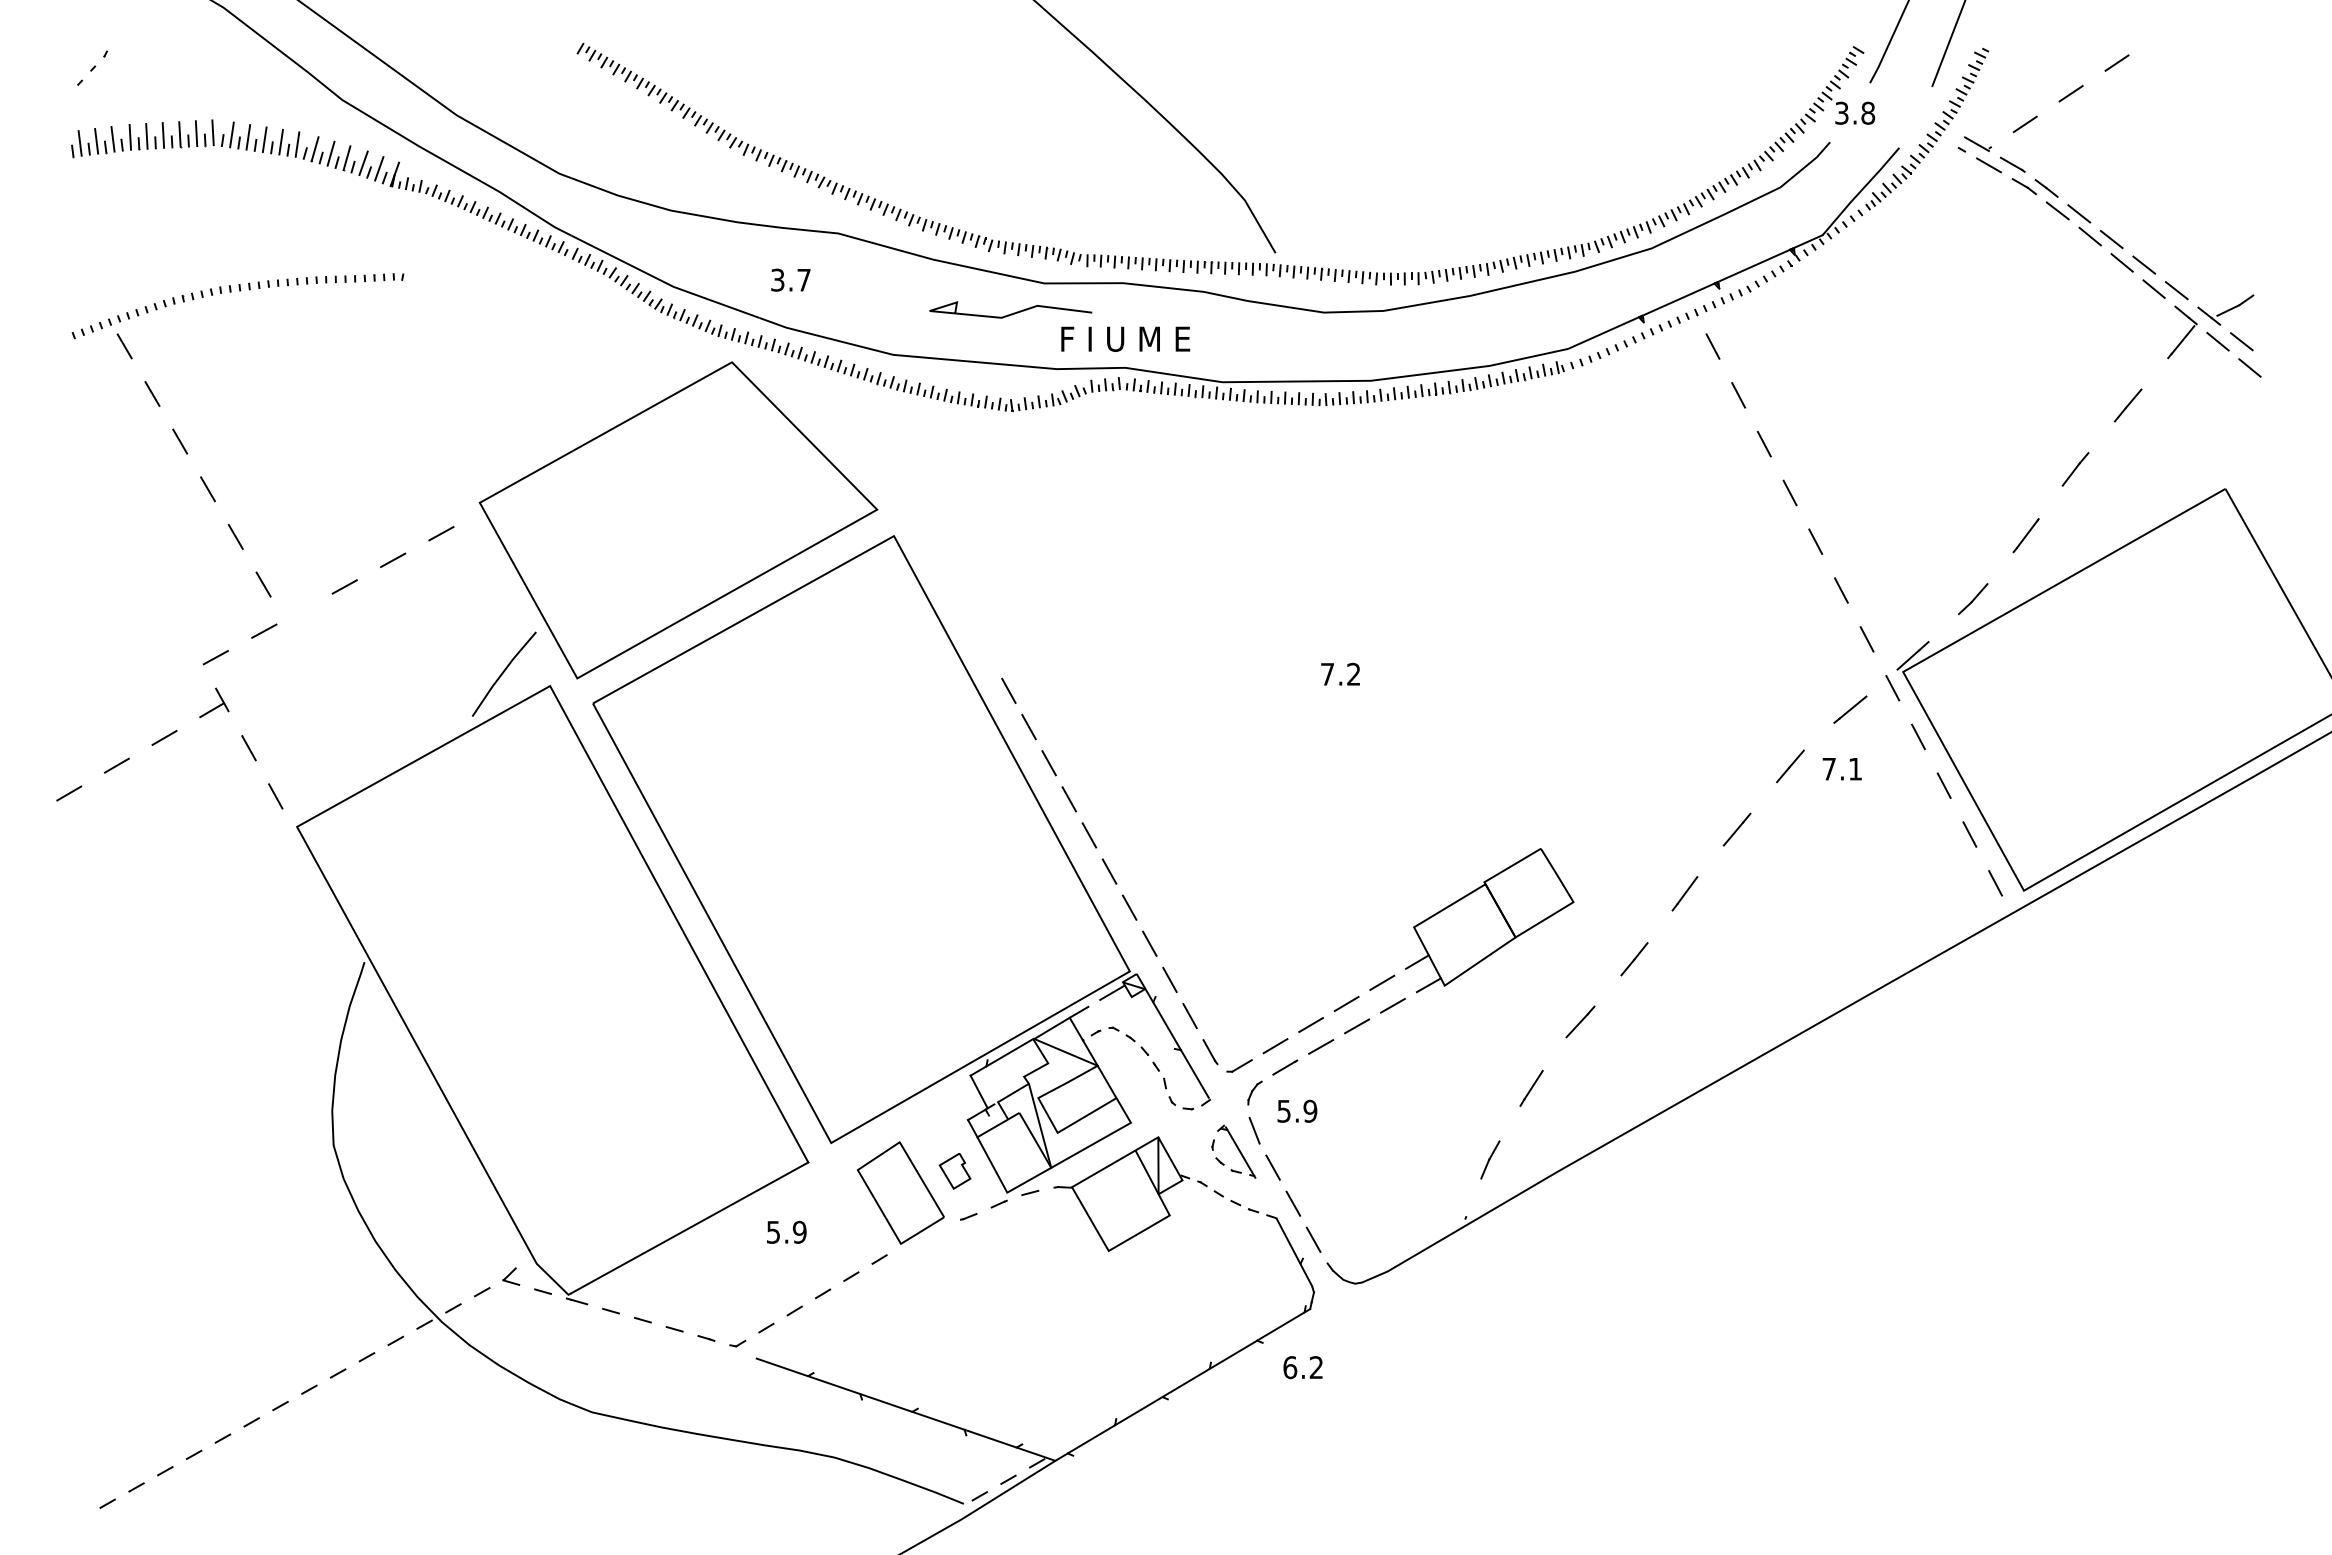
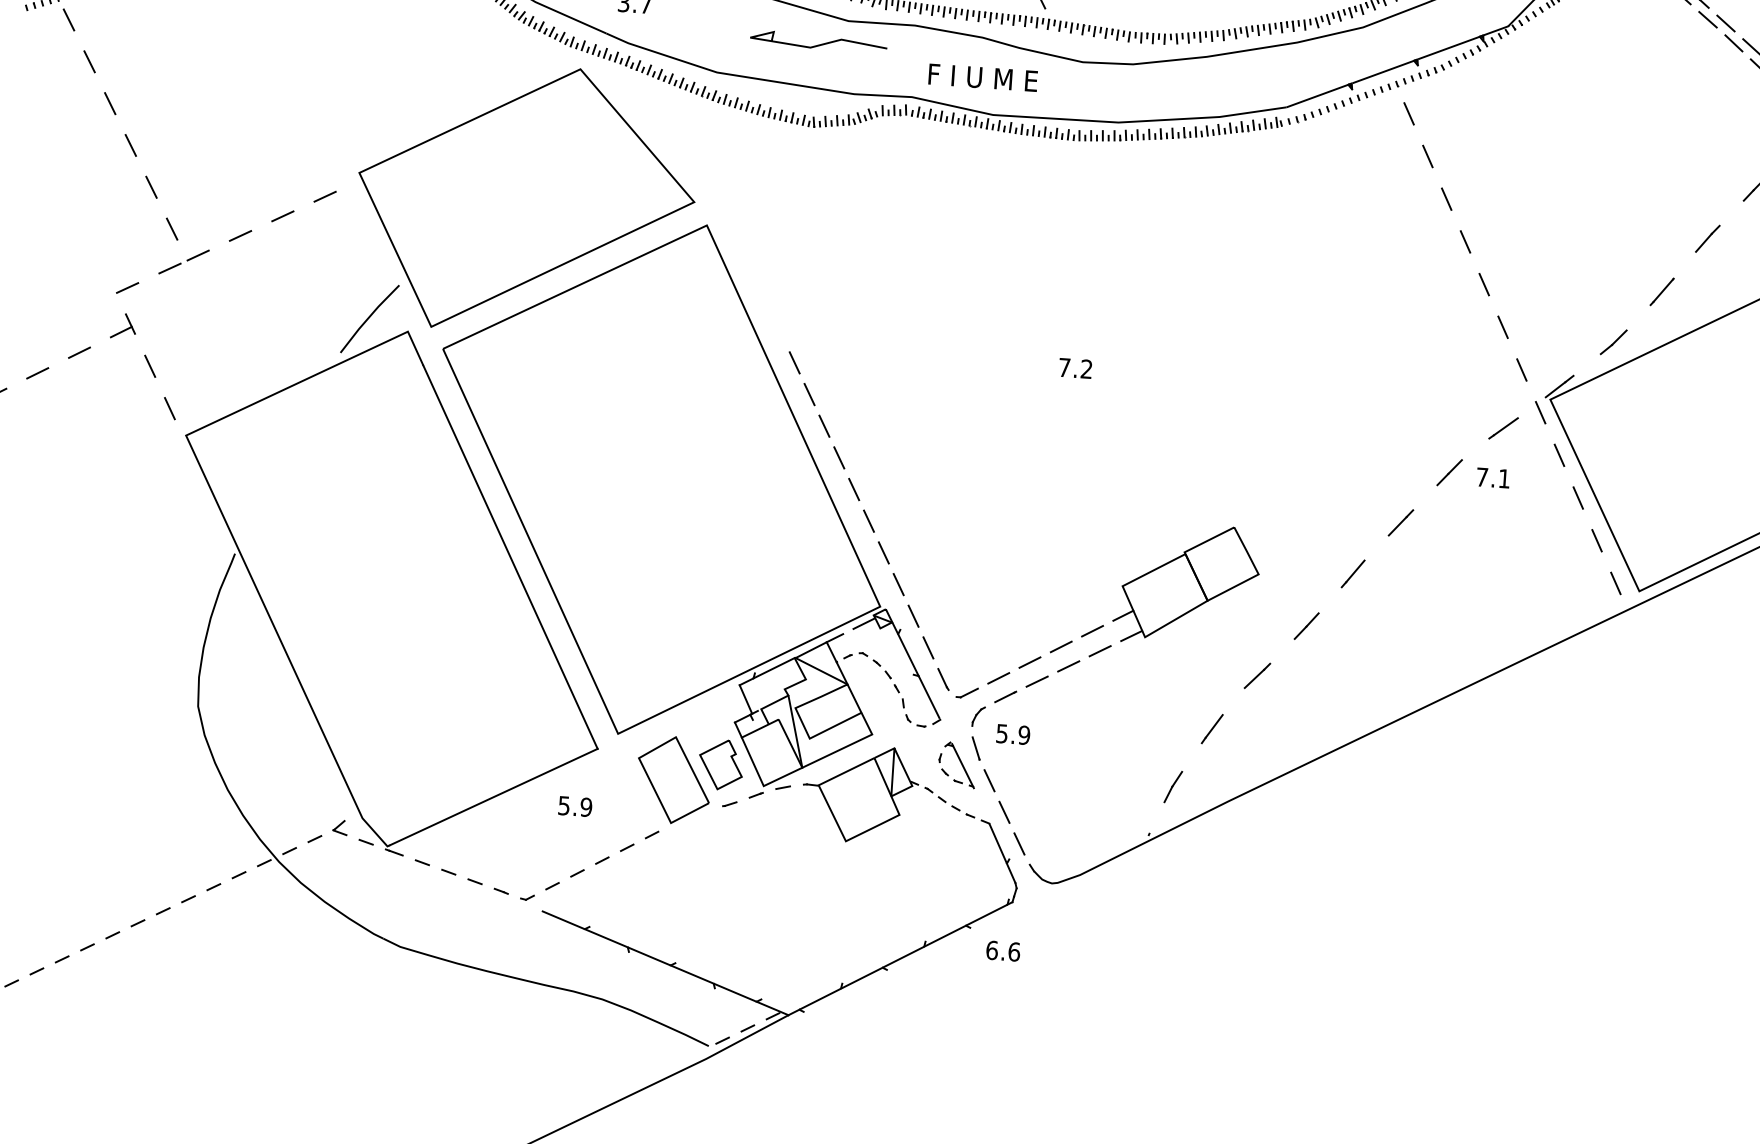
text: (1125, 338) -> (983, 77), moved
line: (296, 613) -> (198, 255), added
part: (954, 1171) -> (720, 765), size x1.67
text: (1316, 1367) -> (1014, 951), 6.2 -> 6.6

